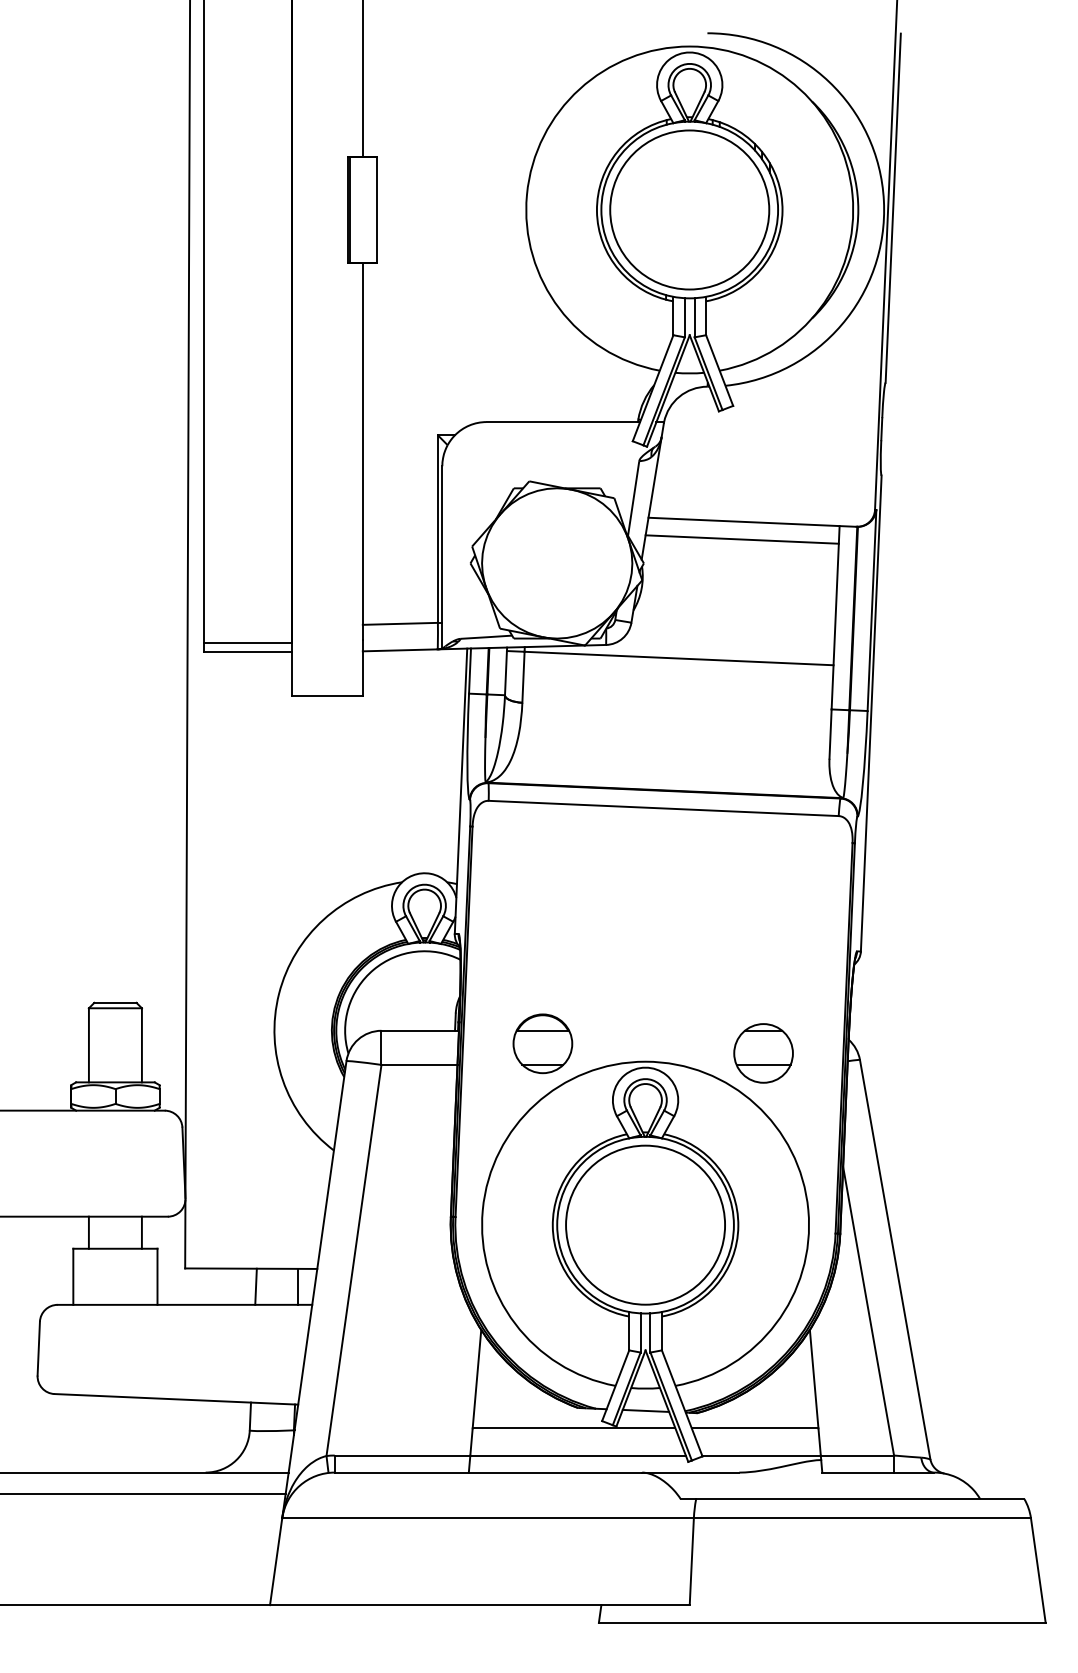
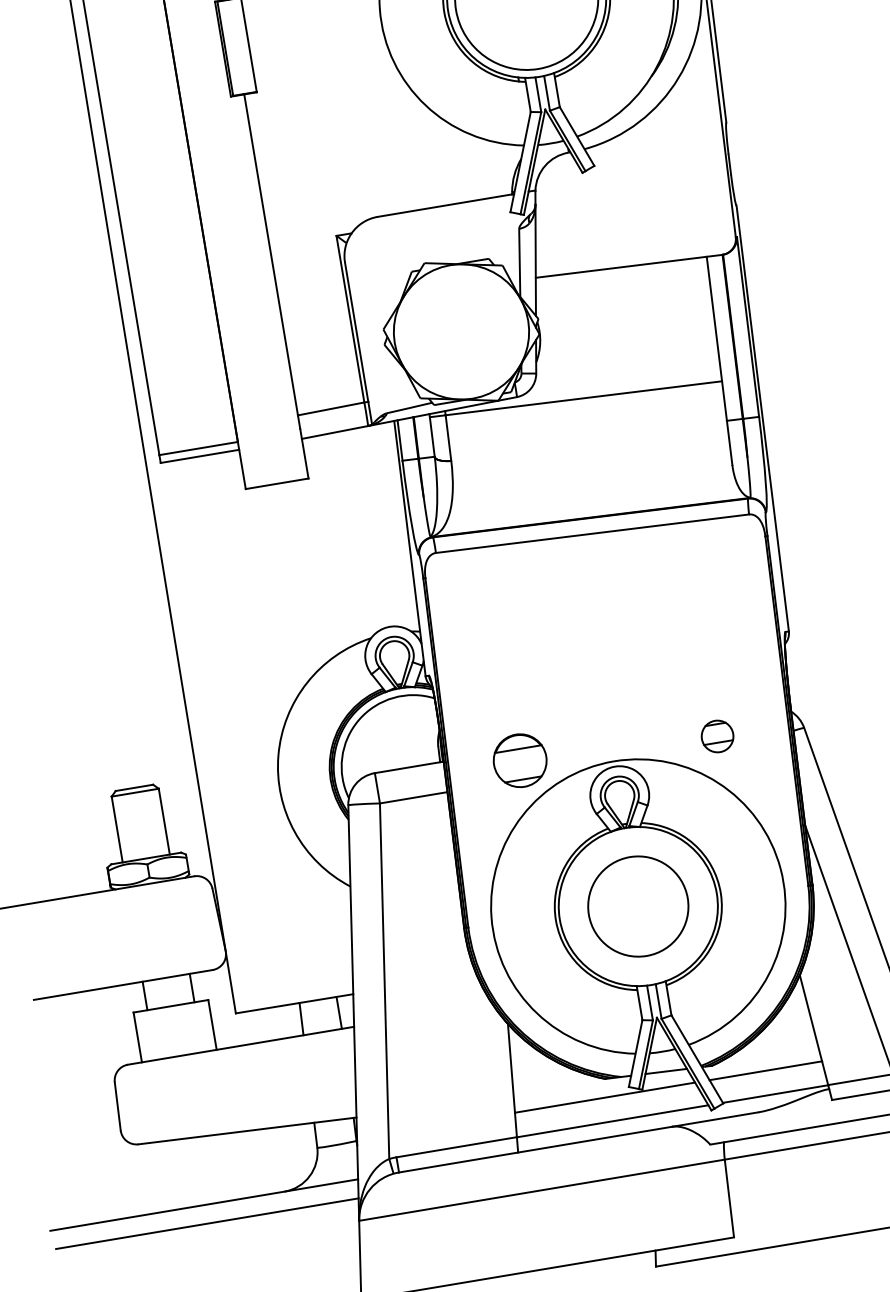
line: (741, 539) -> (621, 283), removed
part: (763, 1053) -> (717, 736), size x0.6
circle: (645, 1224) -> (638, 905), size x0.7

